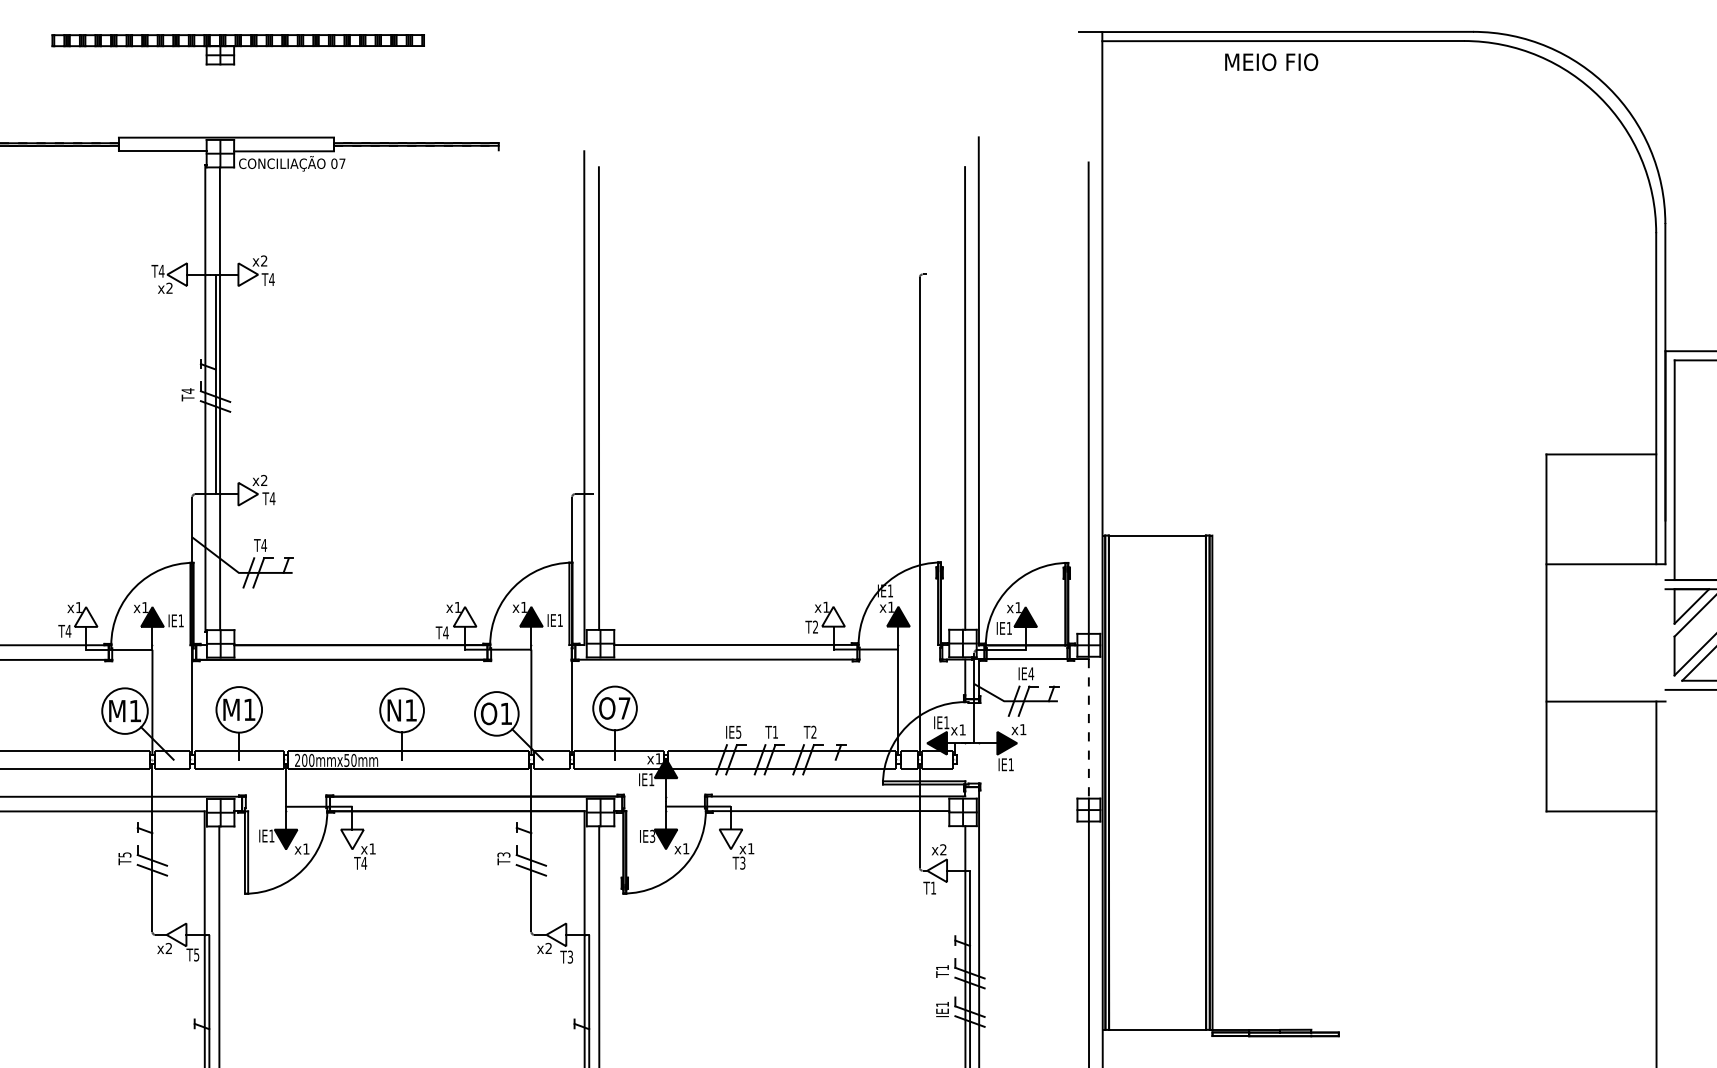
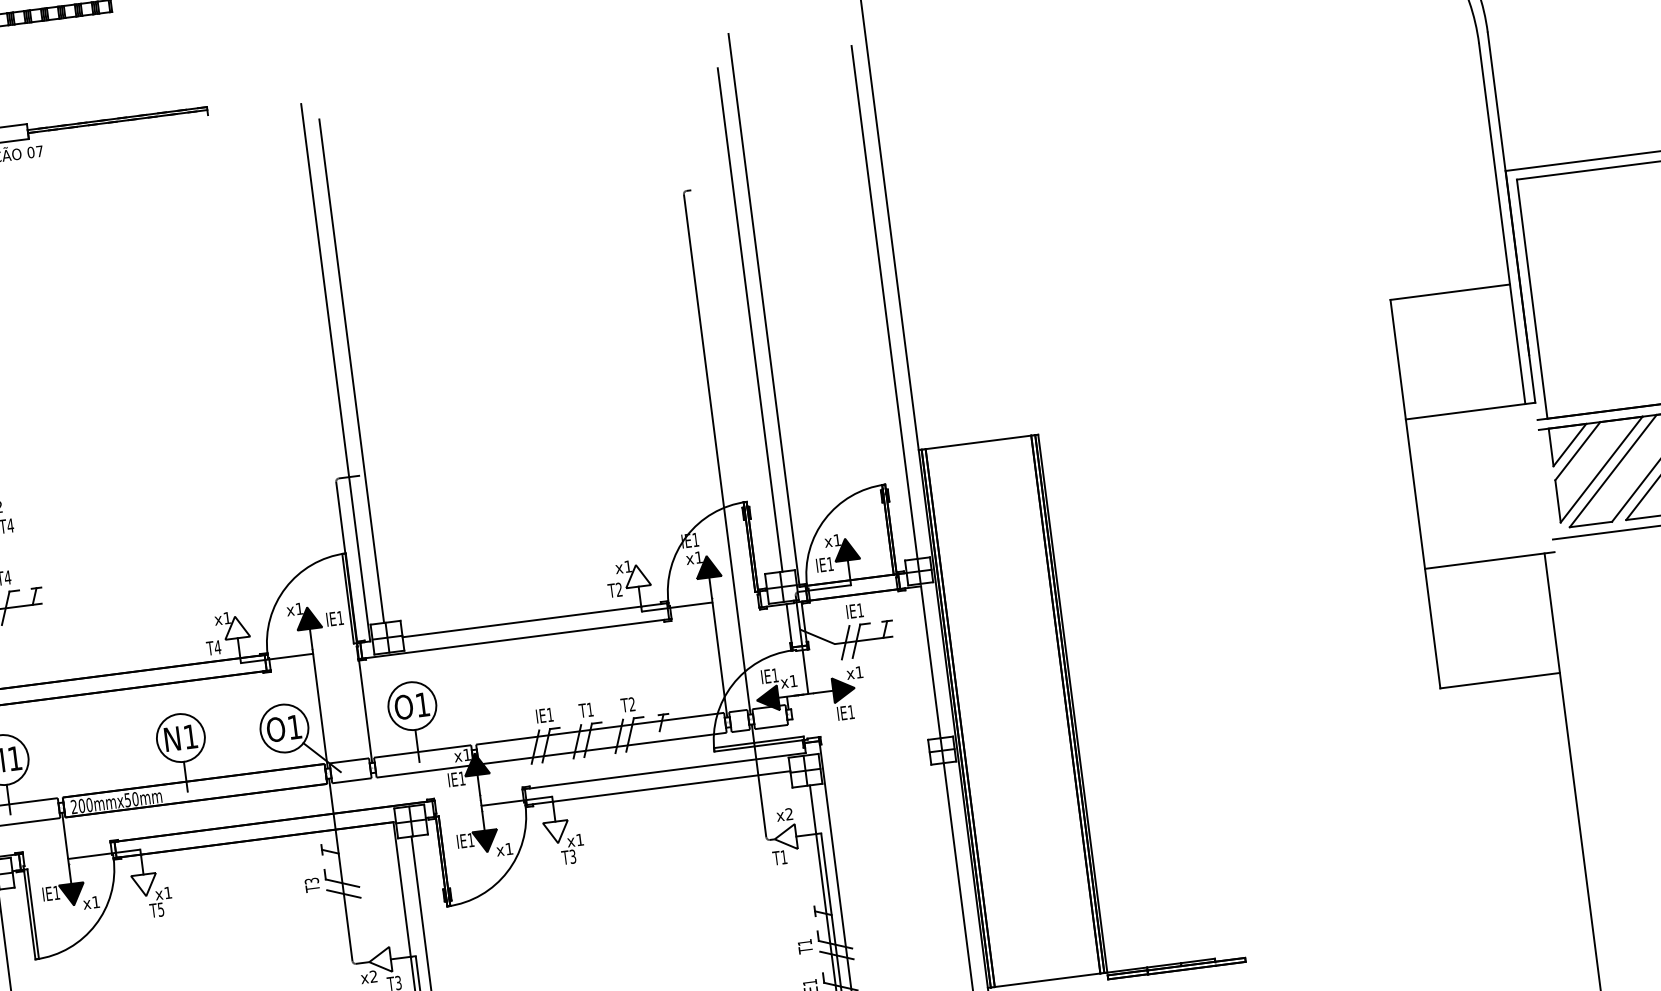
text: (1031, 673) -> (860, 610), IE4 -> IE1
text: (624, 708) -> (422, 704), O7 -> O1
line: (1088, 728) -> (930, 661), dashed -> solid
text: (738, 732) -> (550, 715), IE5 -> IE1
text: (652, 835) -> (470, 839), IE3 -> IE1
text: (364, 863) -> (161, 909), T4 -> T5

